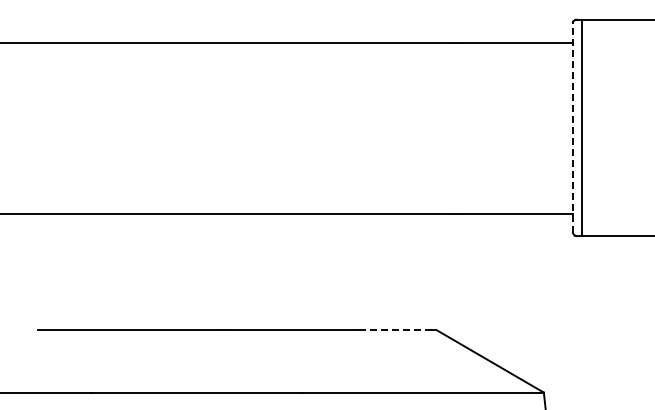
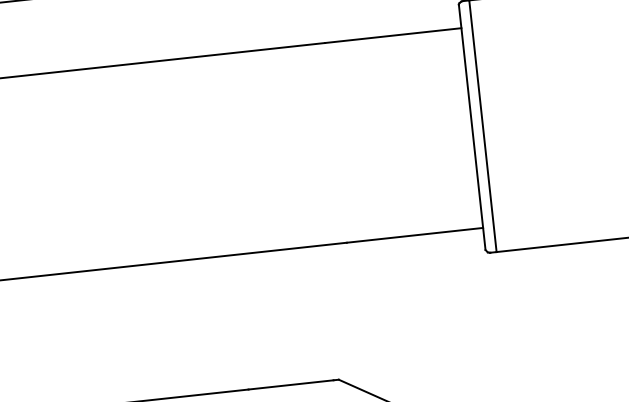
line: (572, 127) -> (471, 126), dashed -> solid
line: (395, 329) -> (291, 384), dashed -> solid

